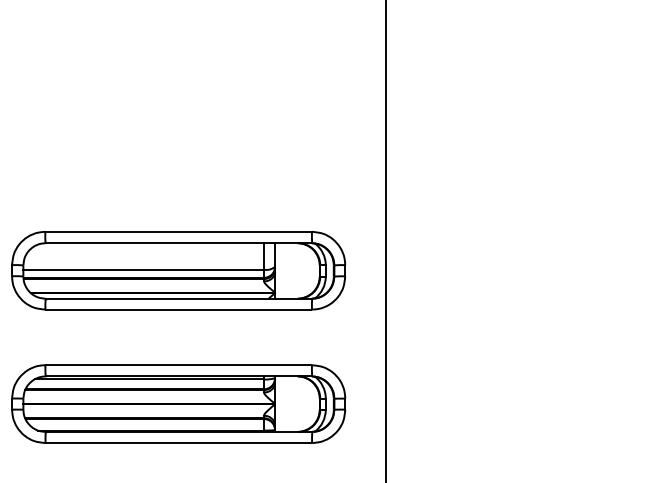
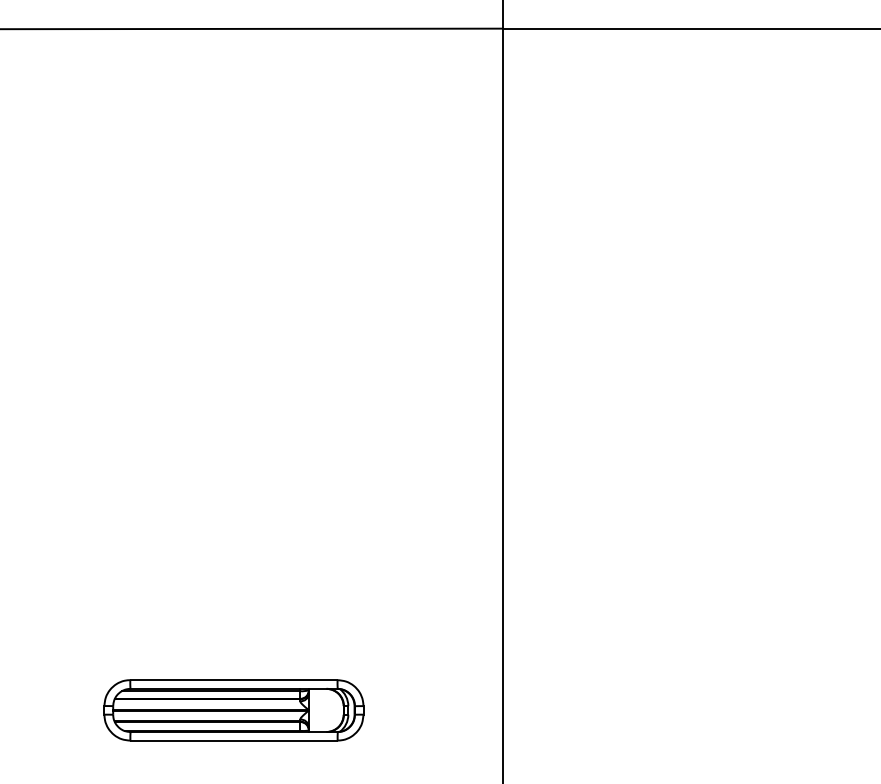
part: (178, 270) -> (233, 537), removed
part: (178, 404) -> (233, 710), size x0.6

